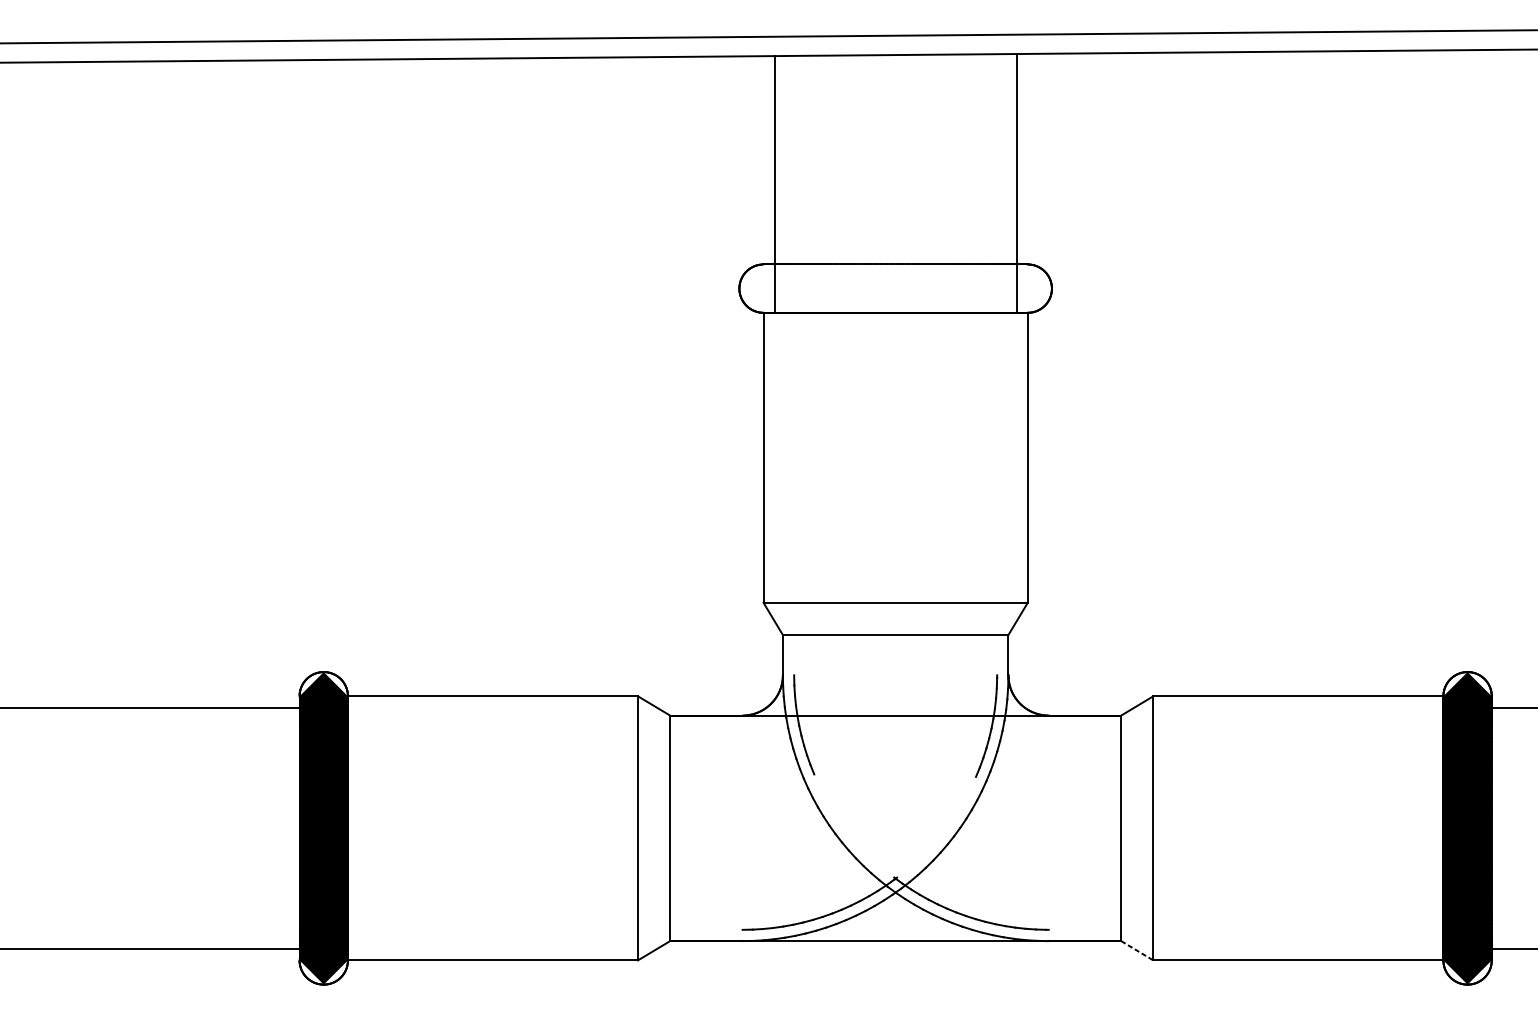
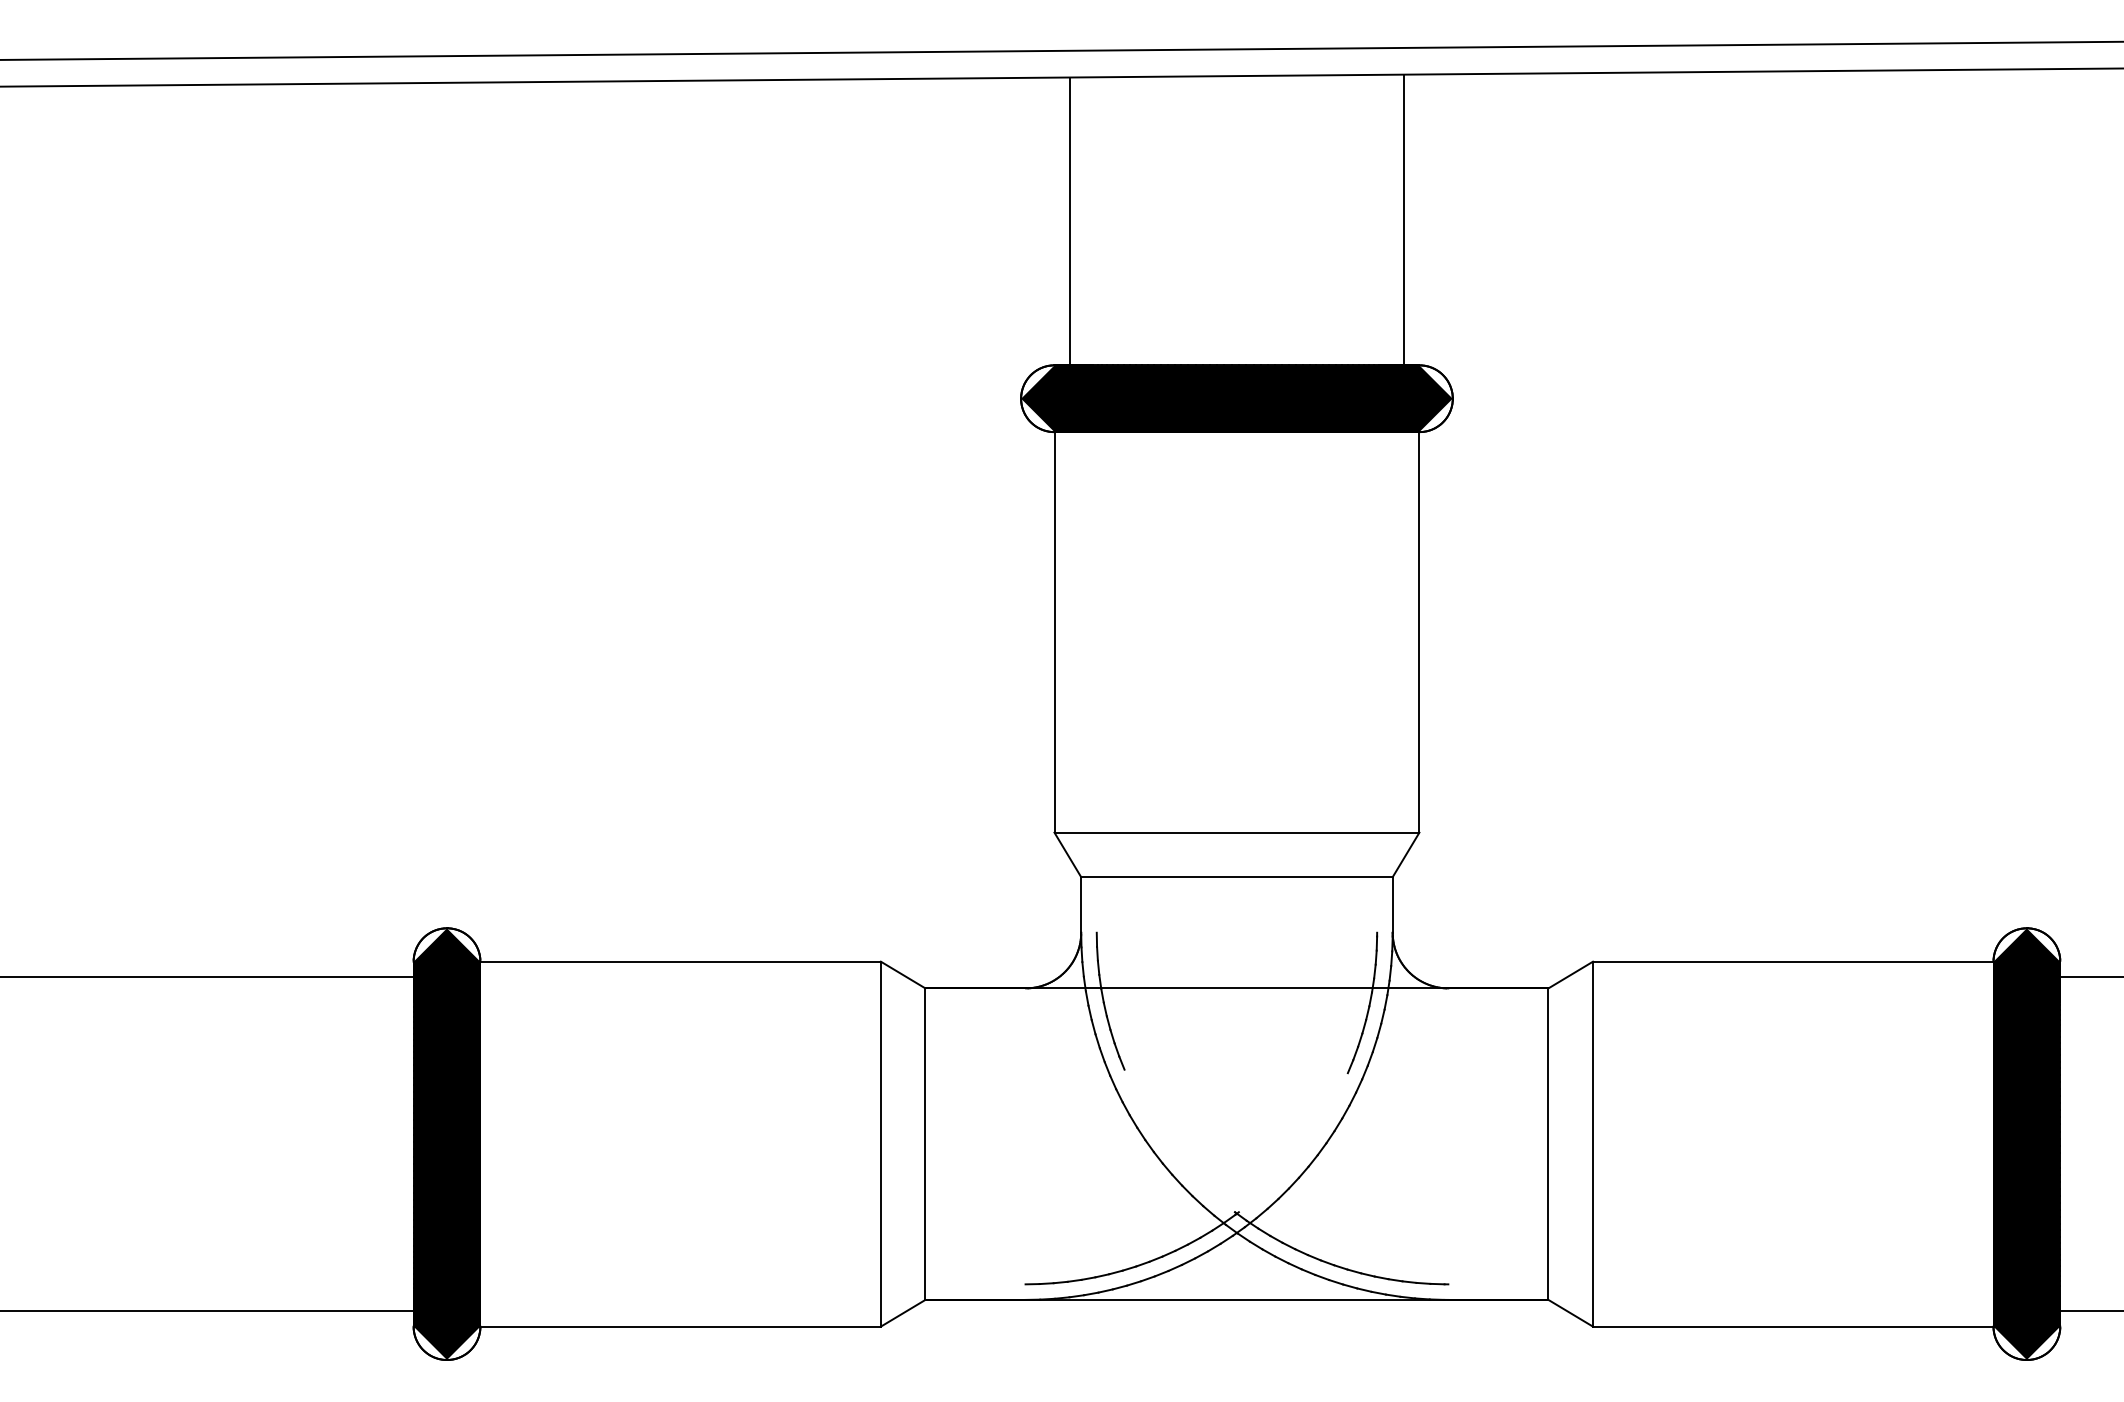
fill: (895, 288) -> (1236, 398), added
line: (1137, 950) -> (1570, 1313), dashed -> solid

